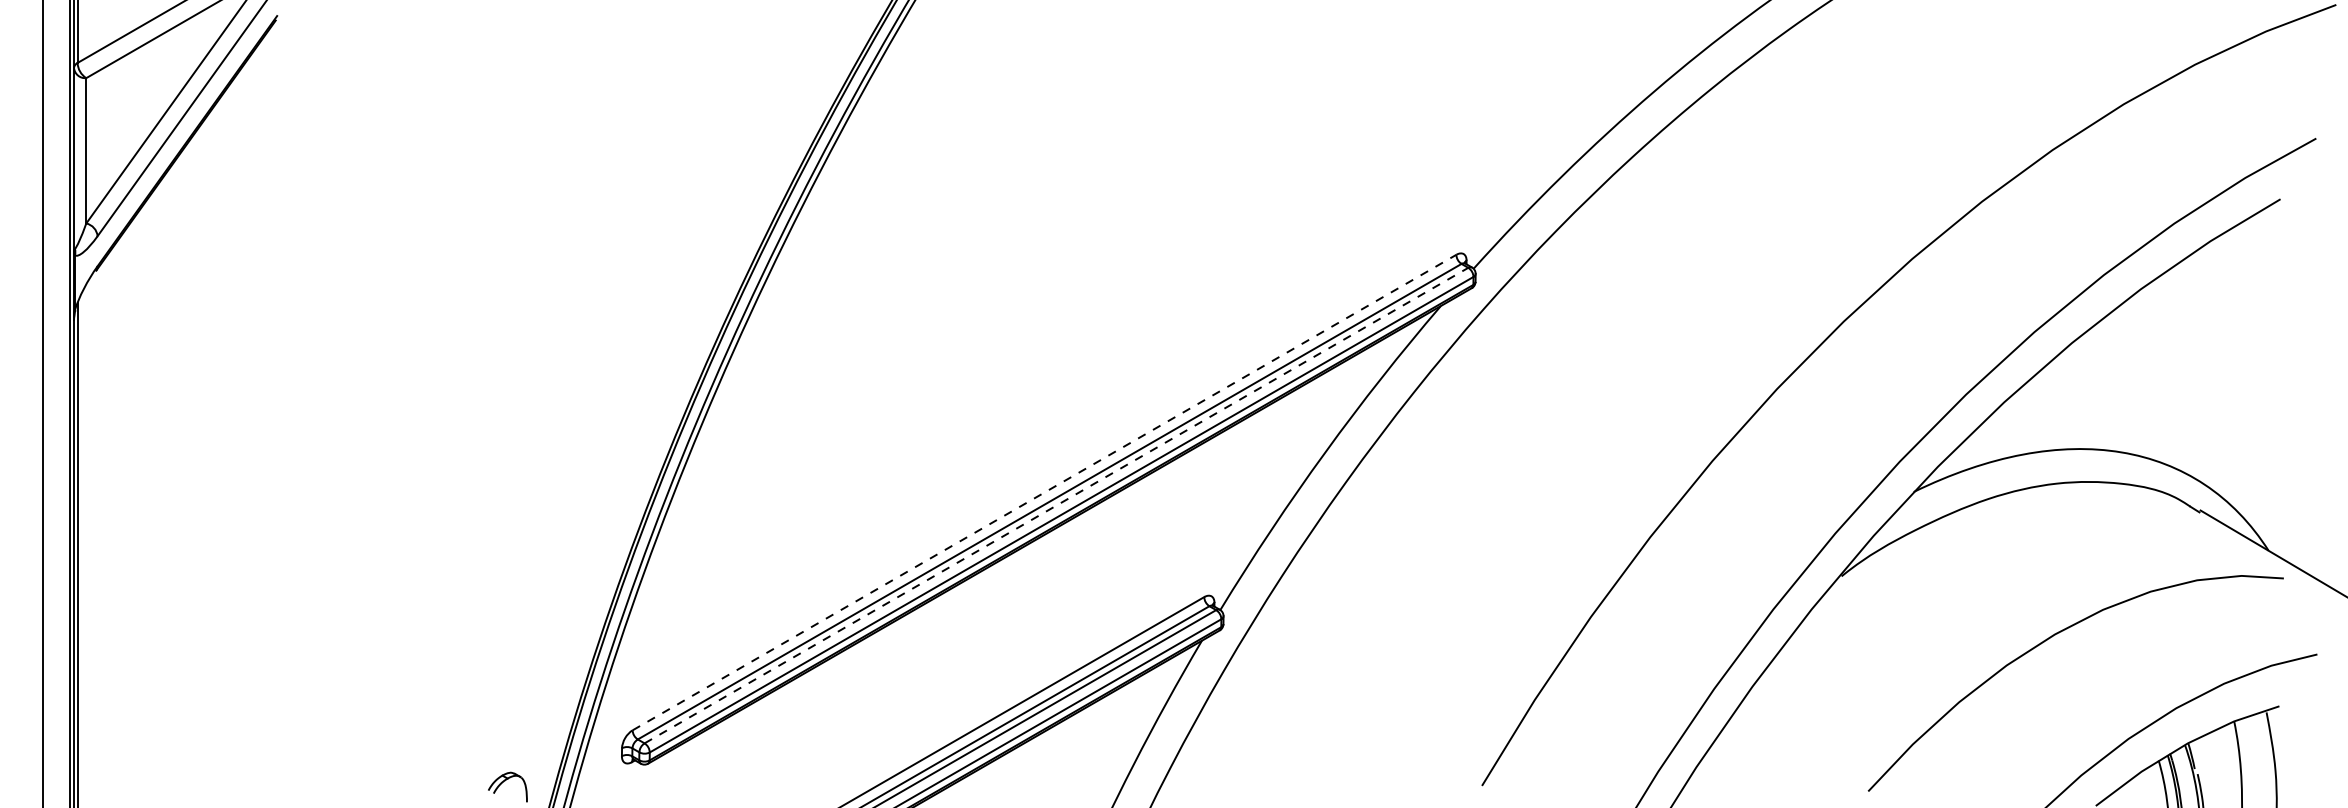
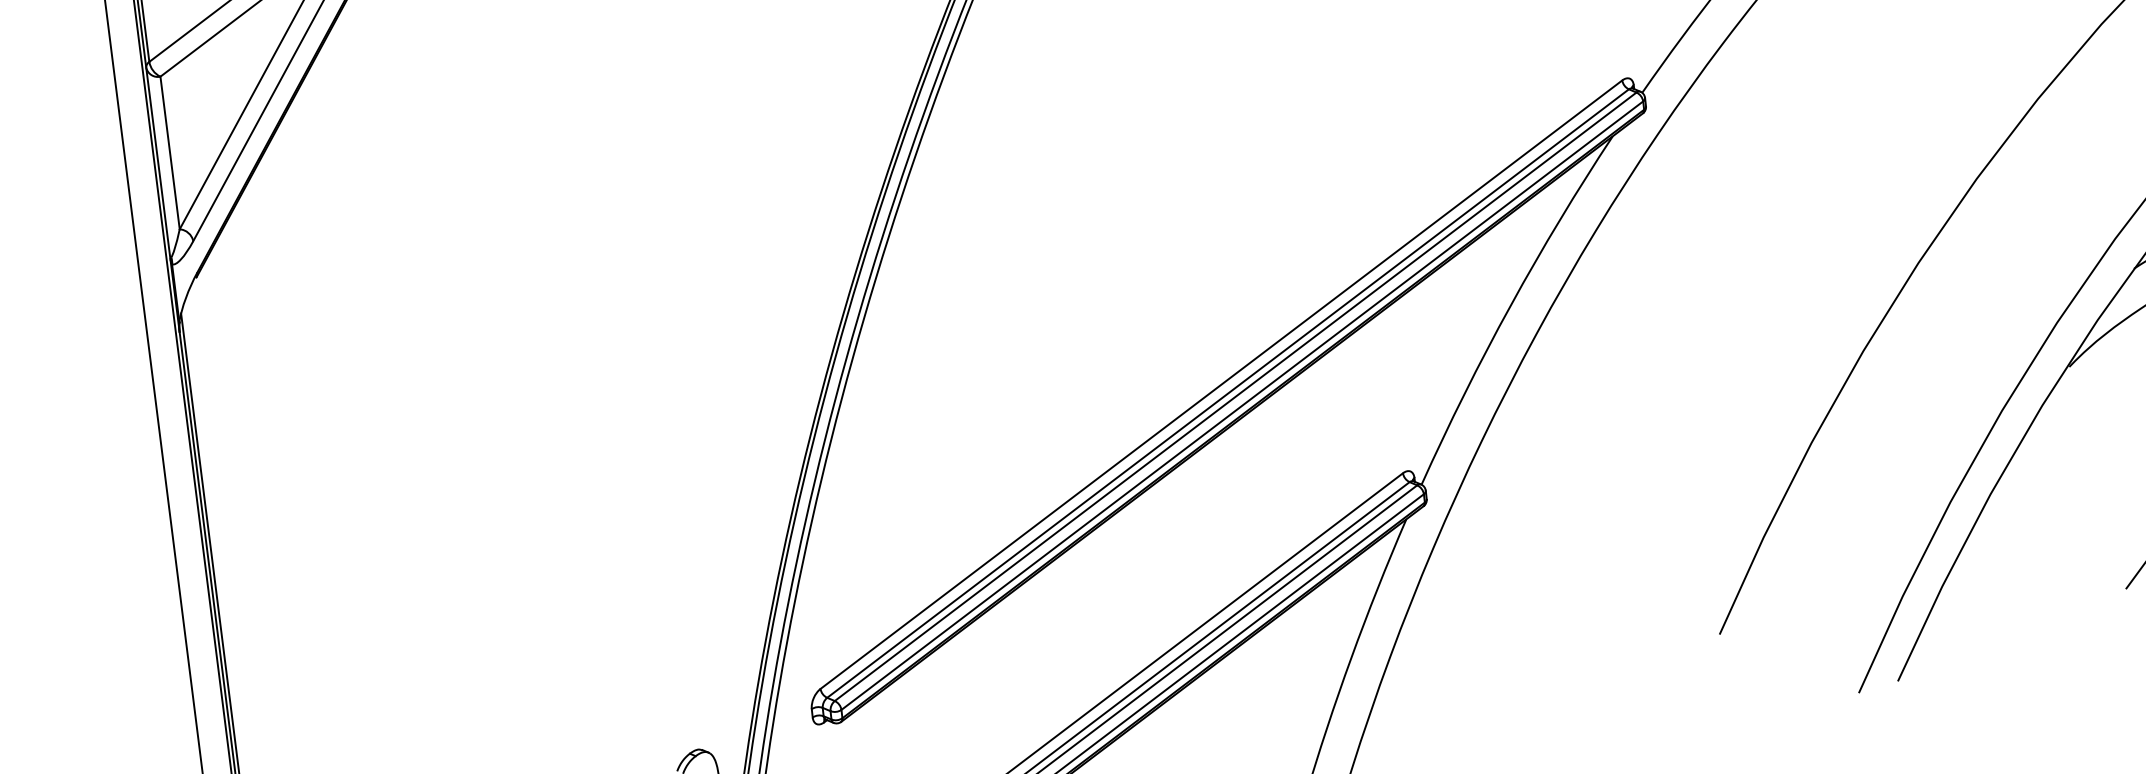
line: (1044, 492) -> (1221, 384), dashed -> solid
line: (1056, 505) -> (1235, 396), dashed -> solid

